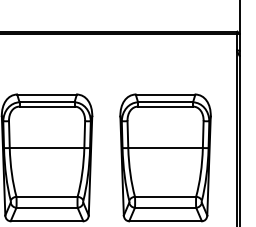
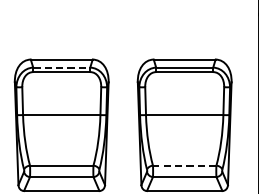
line: (47, 102) -> (62, 67), solid -> dashed
line: (165, 196) -> (184, 165), solid -> dashed

